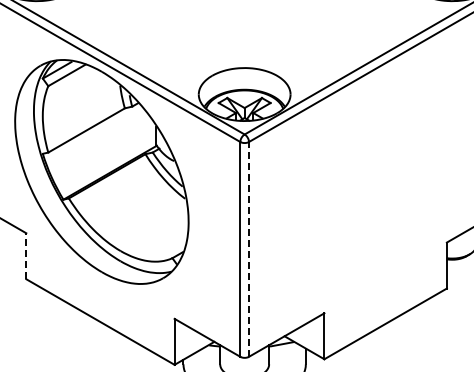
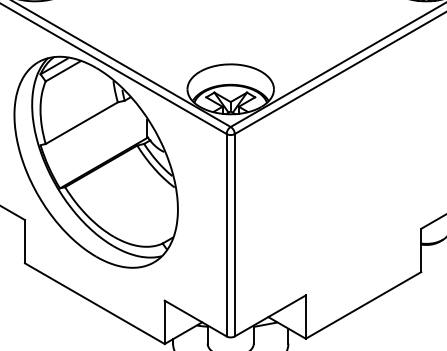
line: (249, 248) -> (235, 234), dashed -> solid
line: (26, 256) -> (25, 241), dashed -> solid

